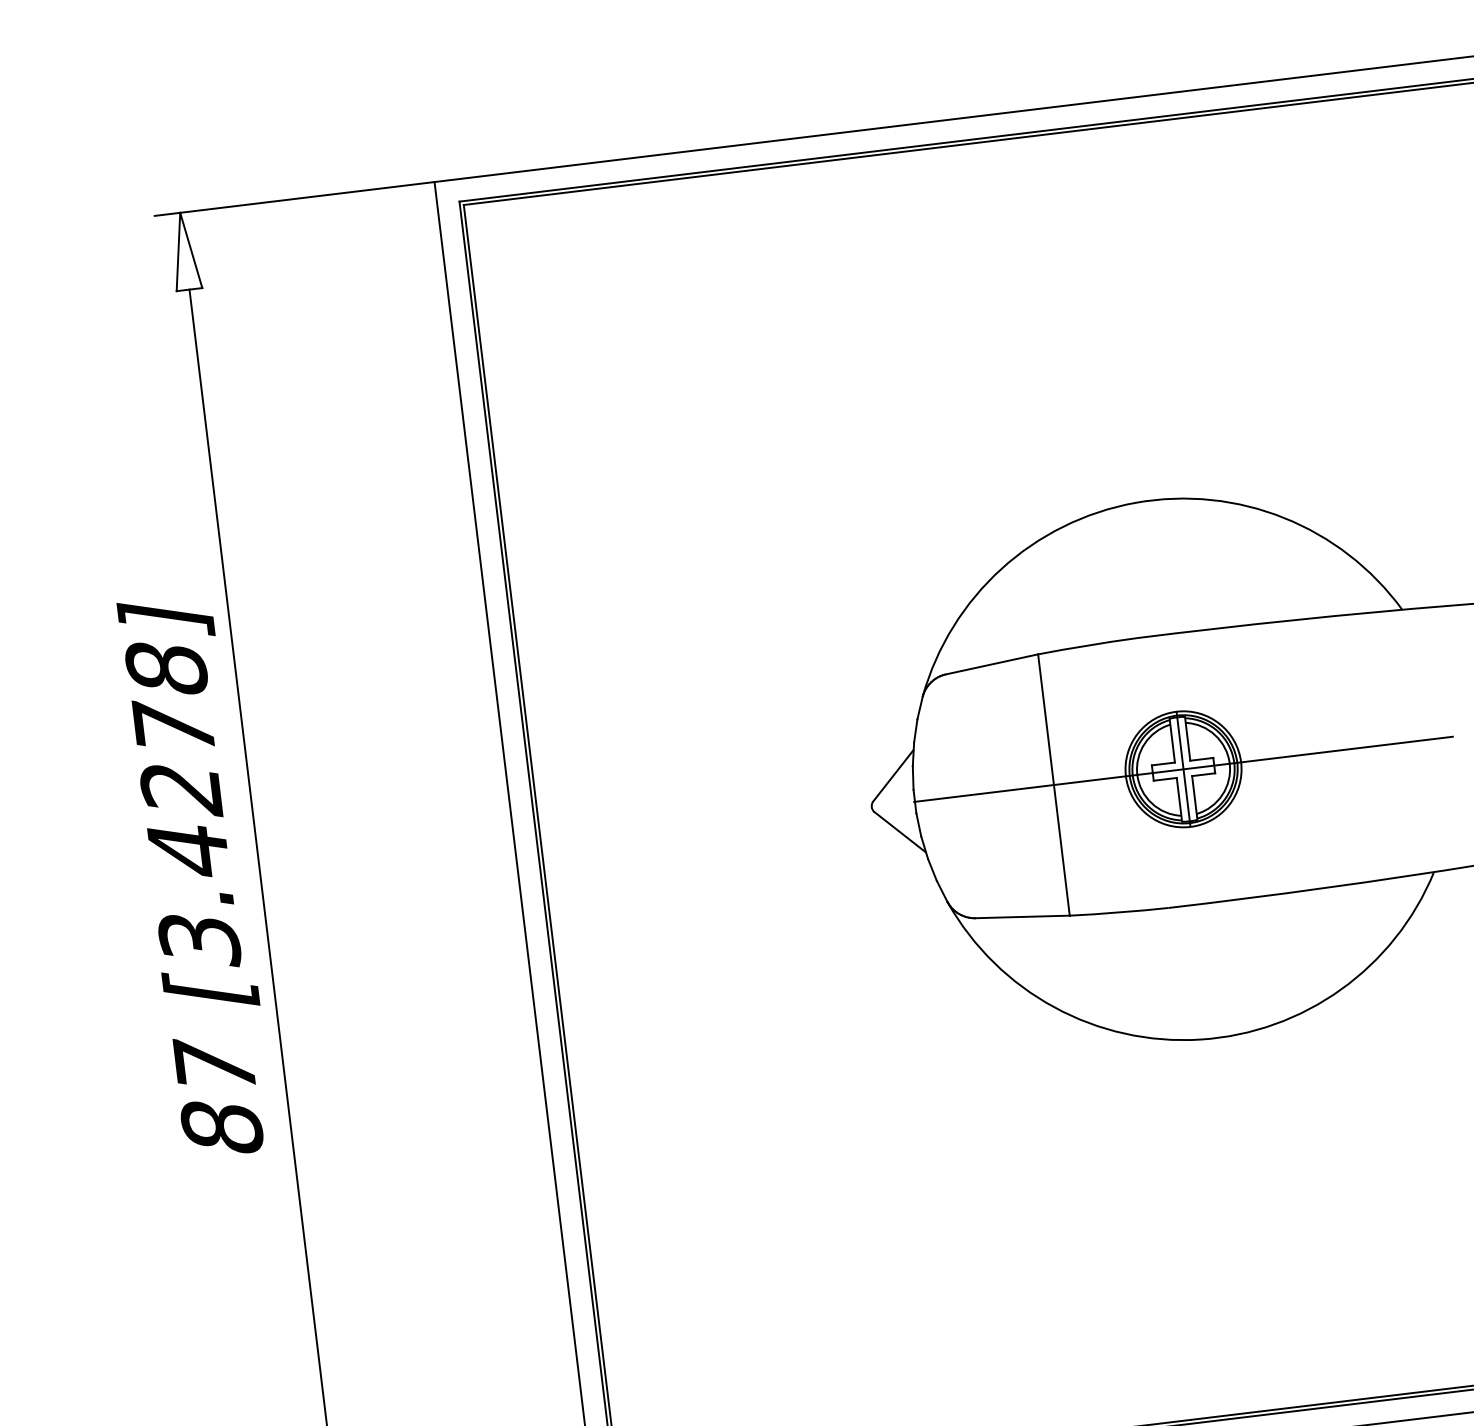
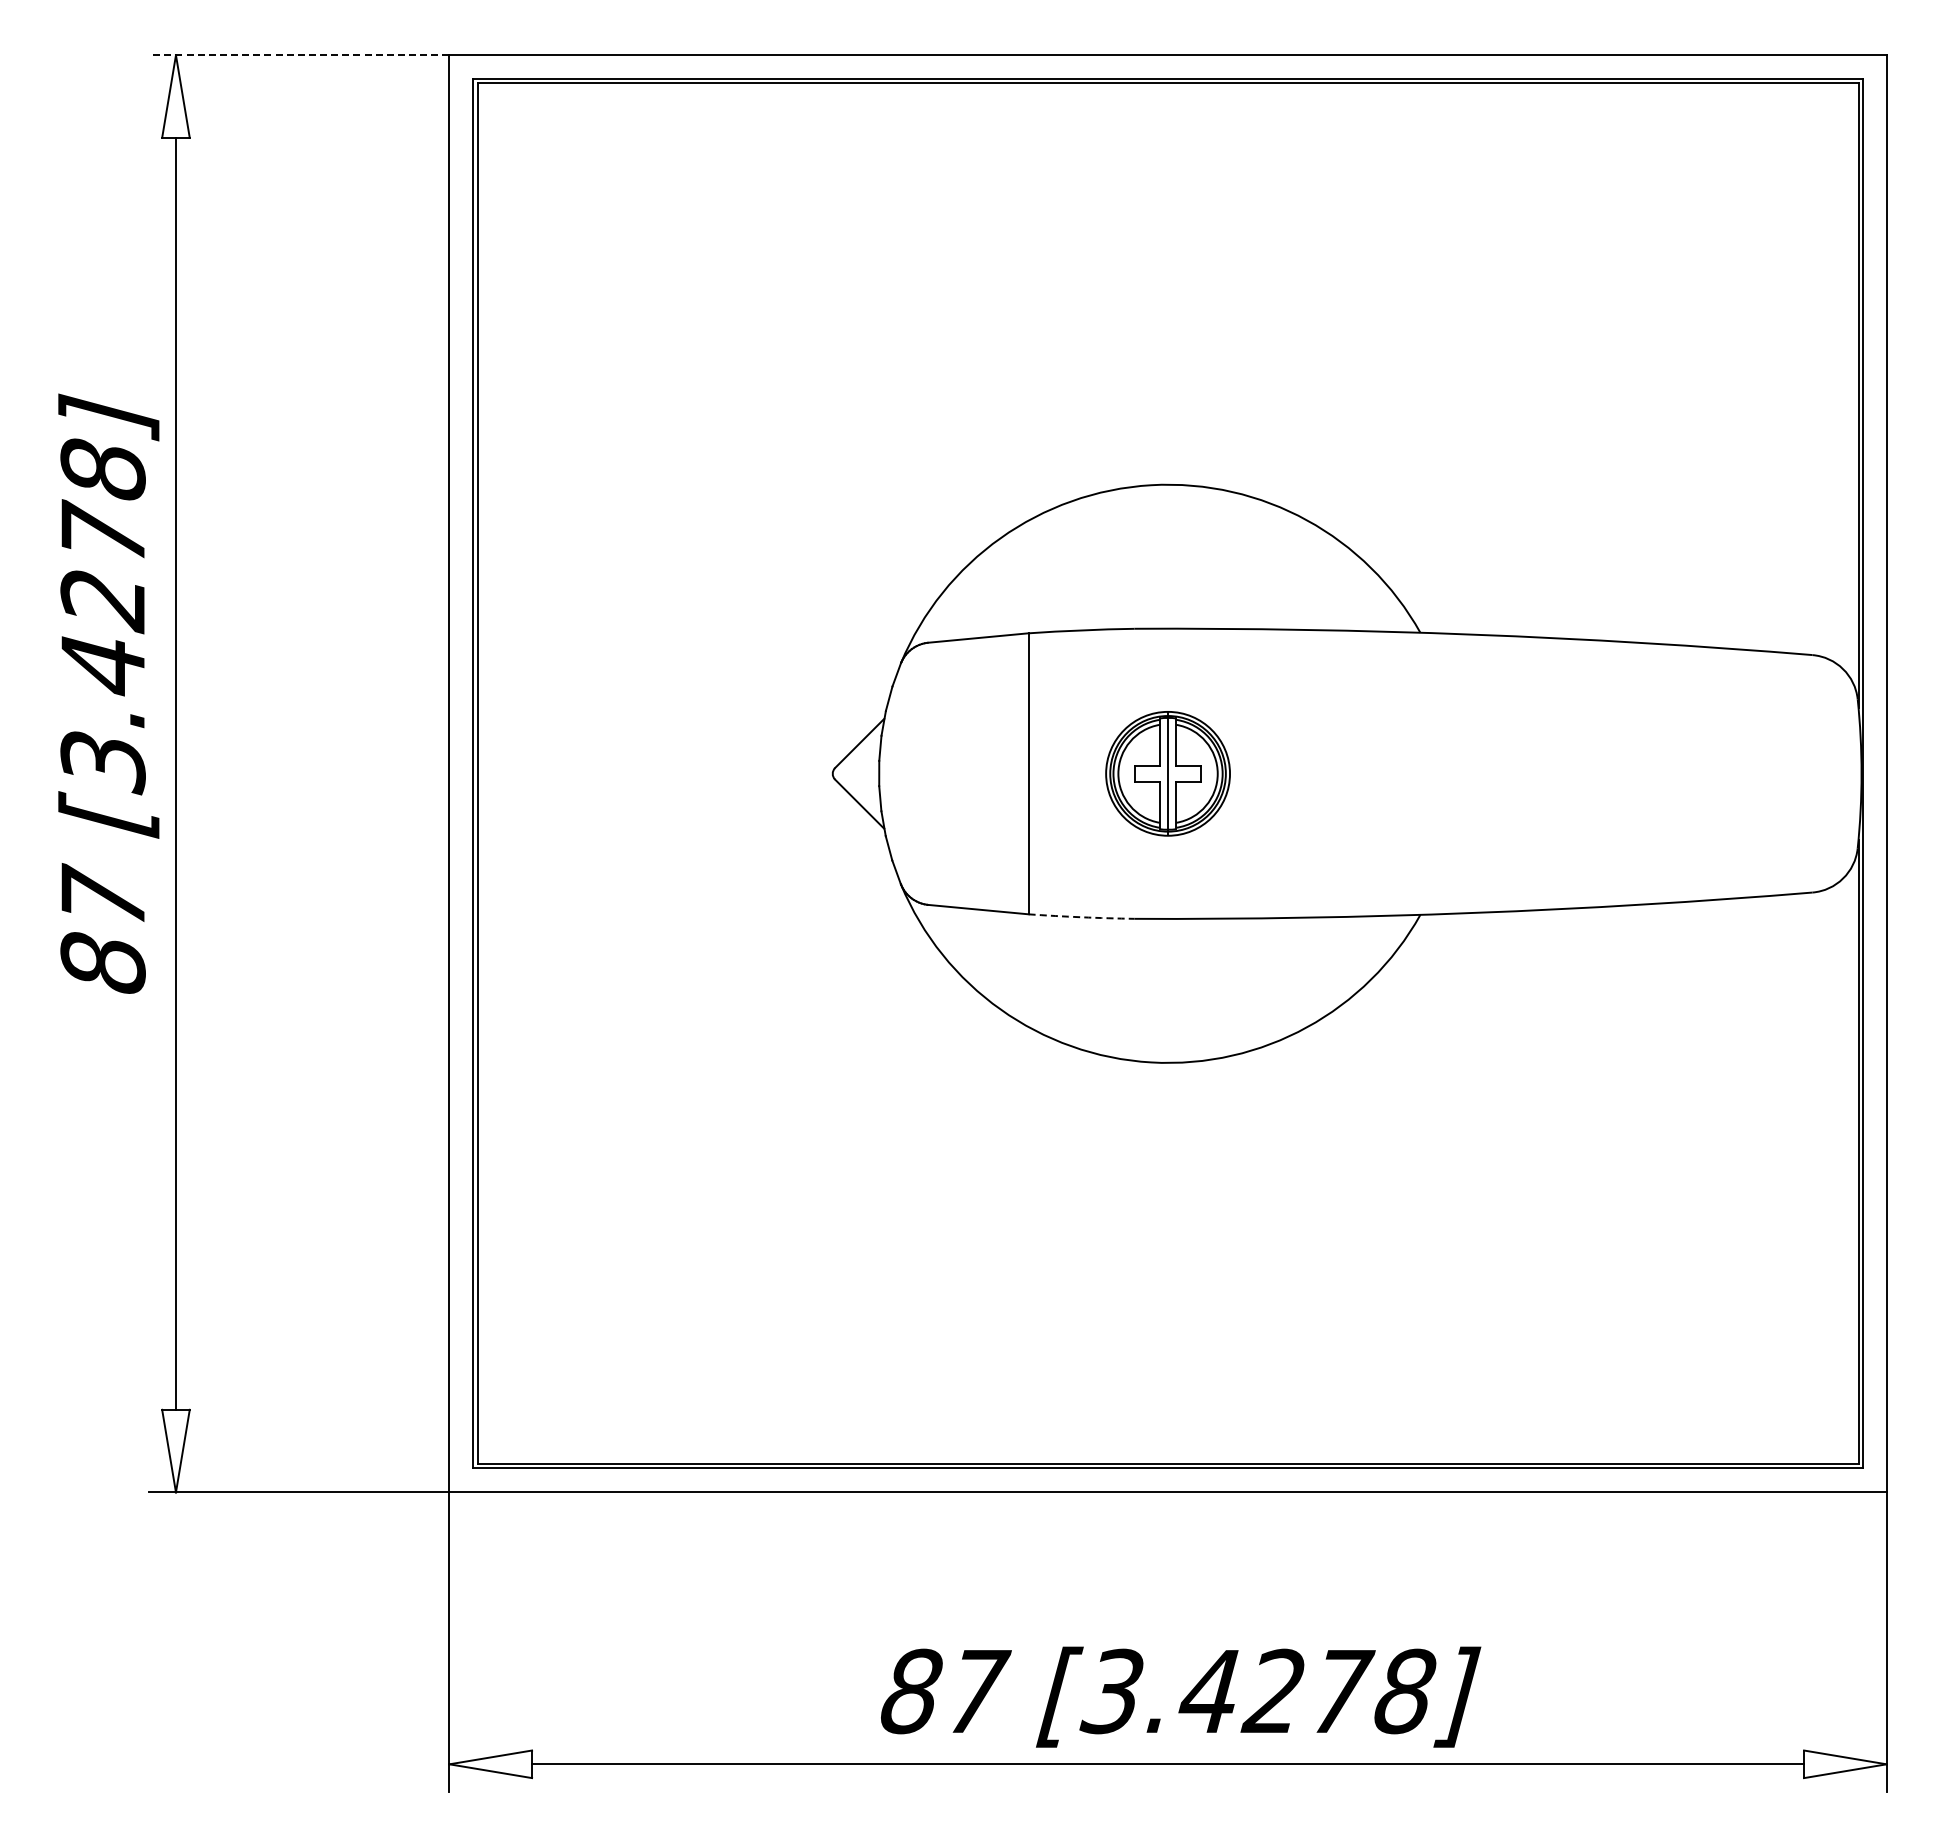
line: (294, 199) -> (298, 55), solid -> dashed
line: (1182, 769) -> (1167, 773), removed
text: (196, 876) -> (108, 693), moved
arc: (1119, 912) -> (1081, 917), solid -> dashed

